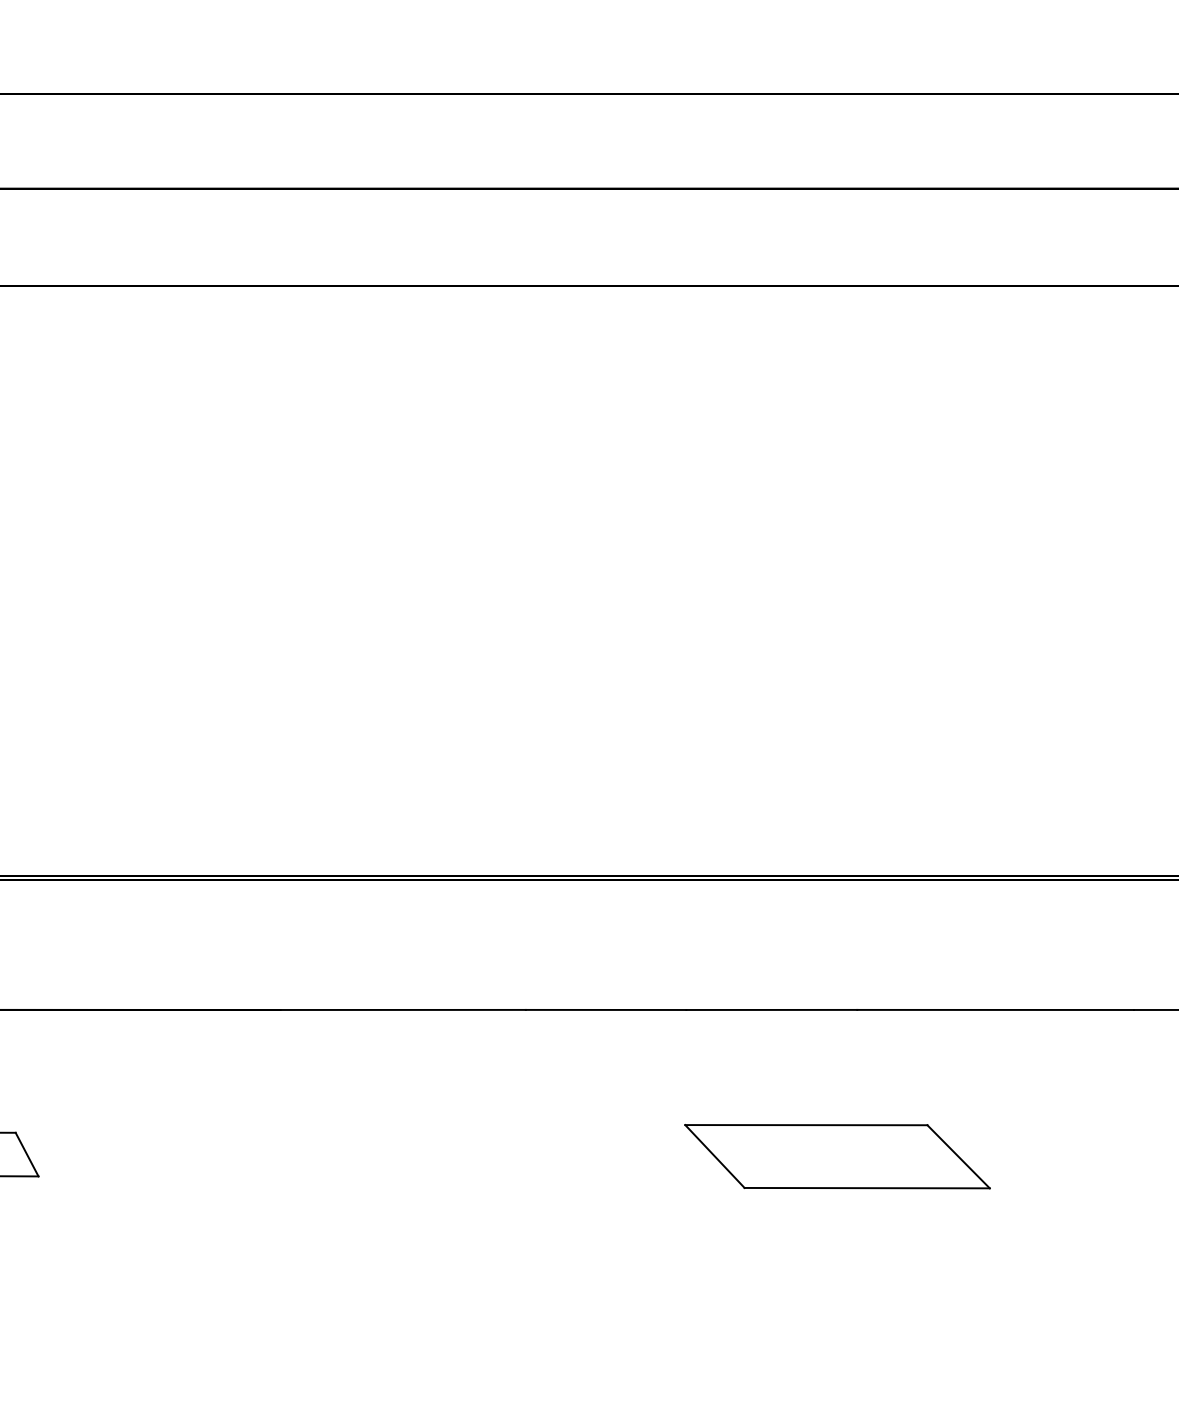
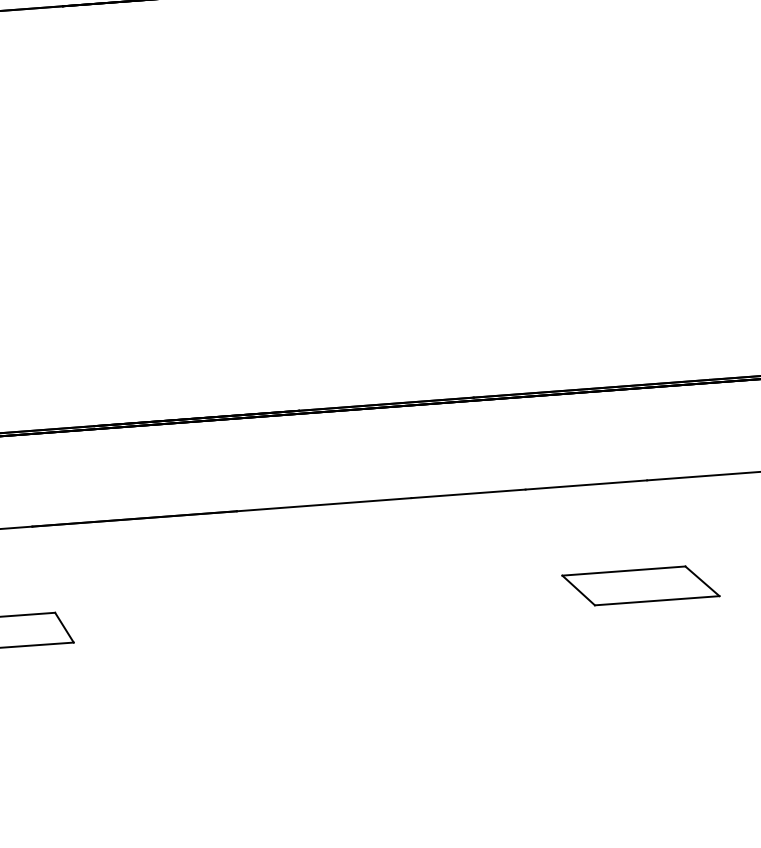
part: (837, 1156) -> (640, 585), size x0.71

